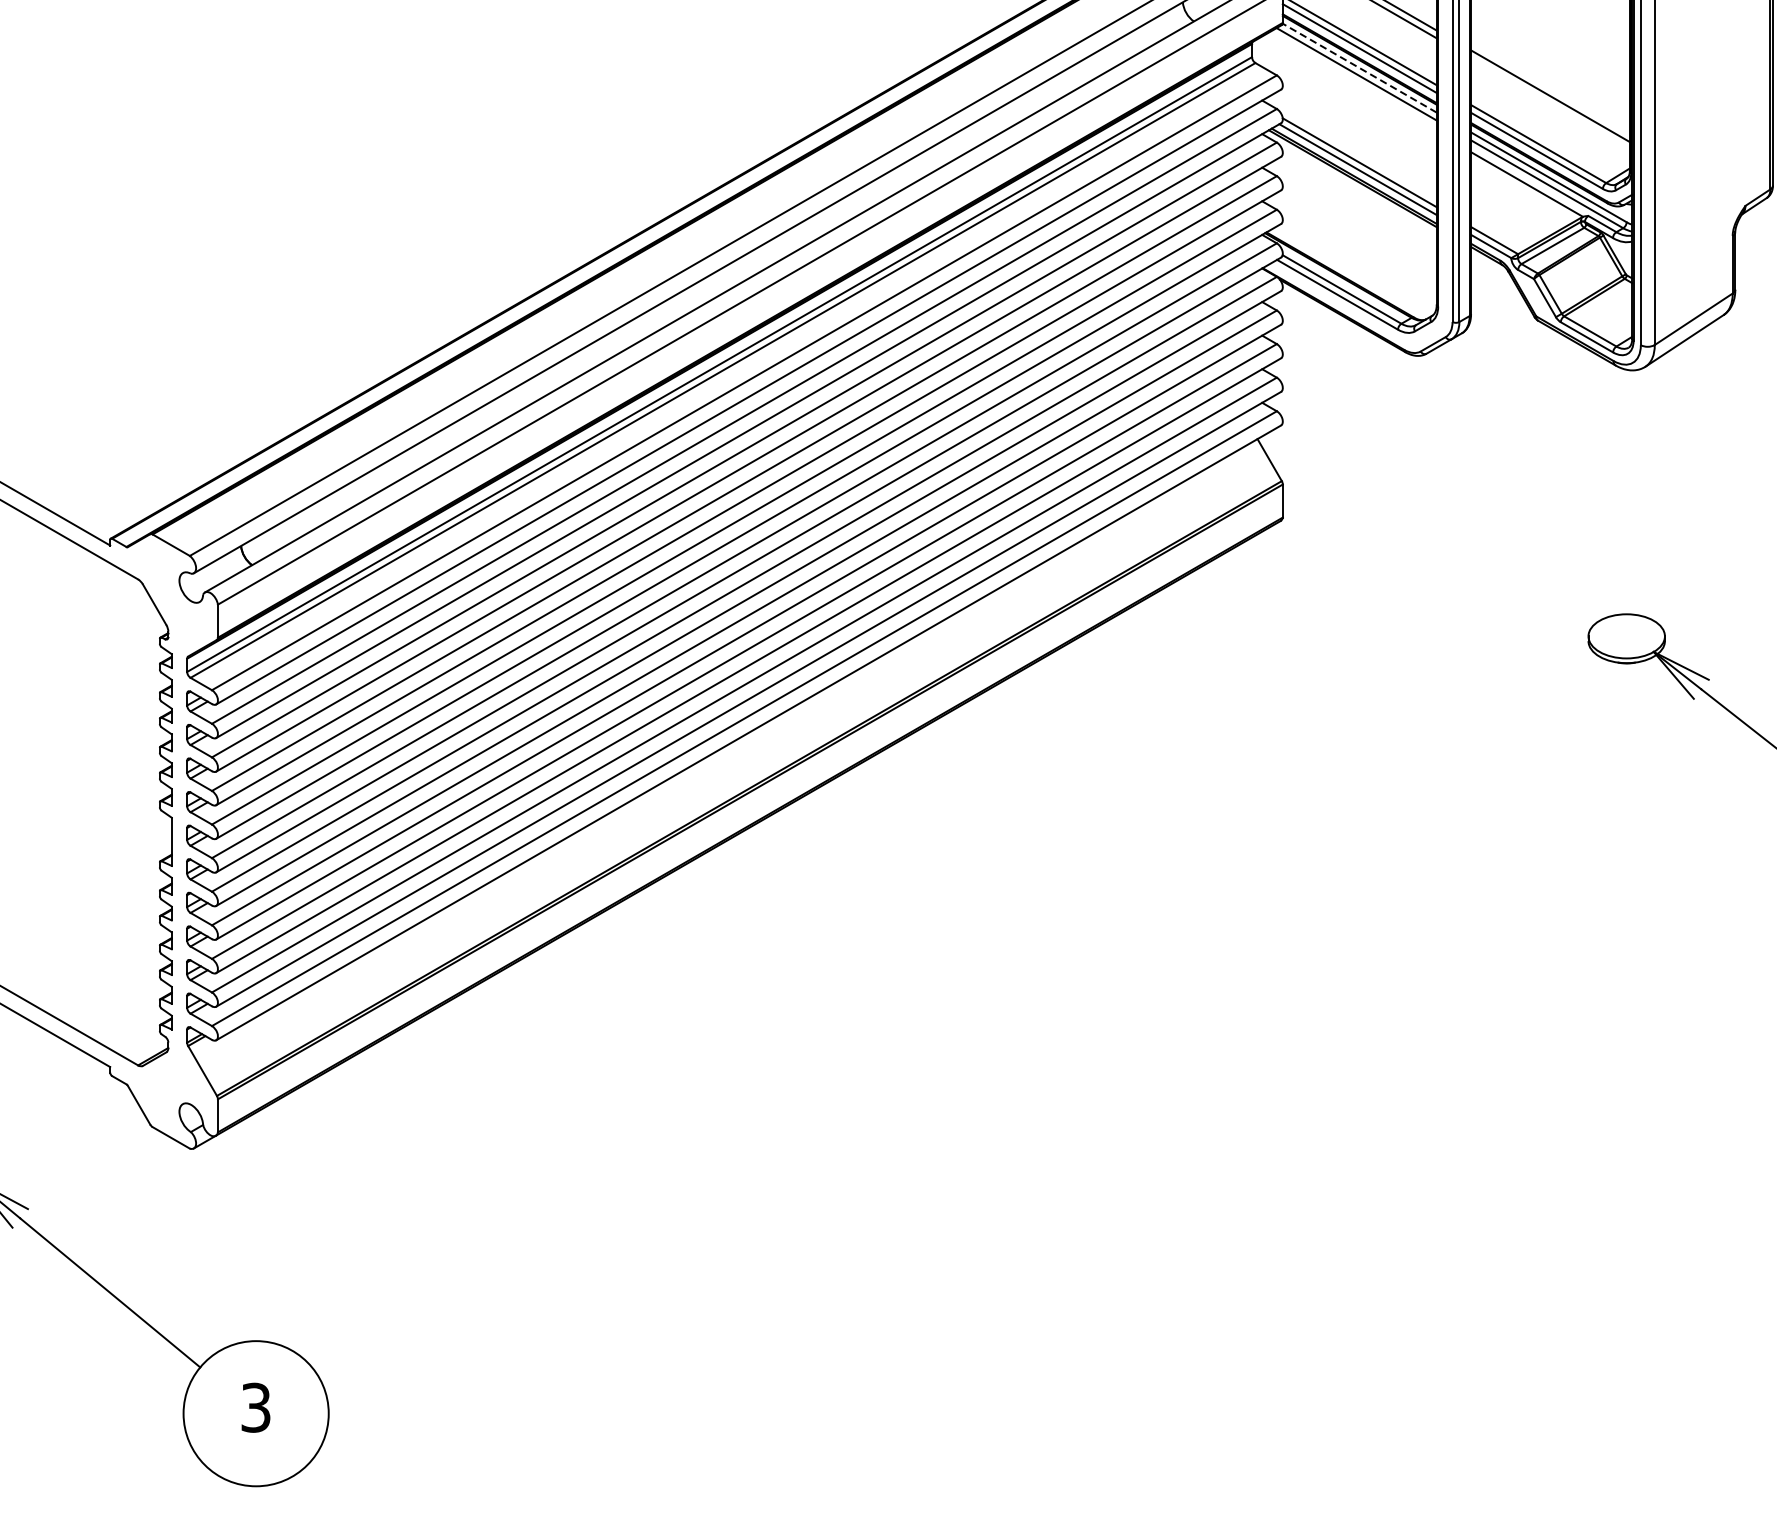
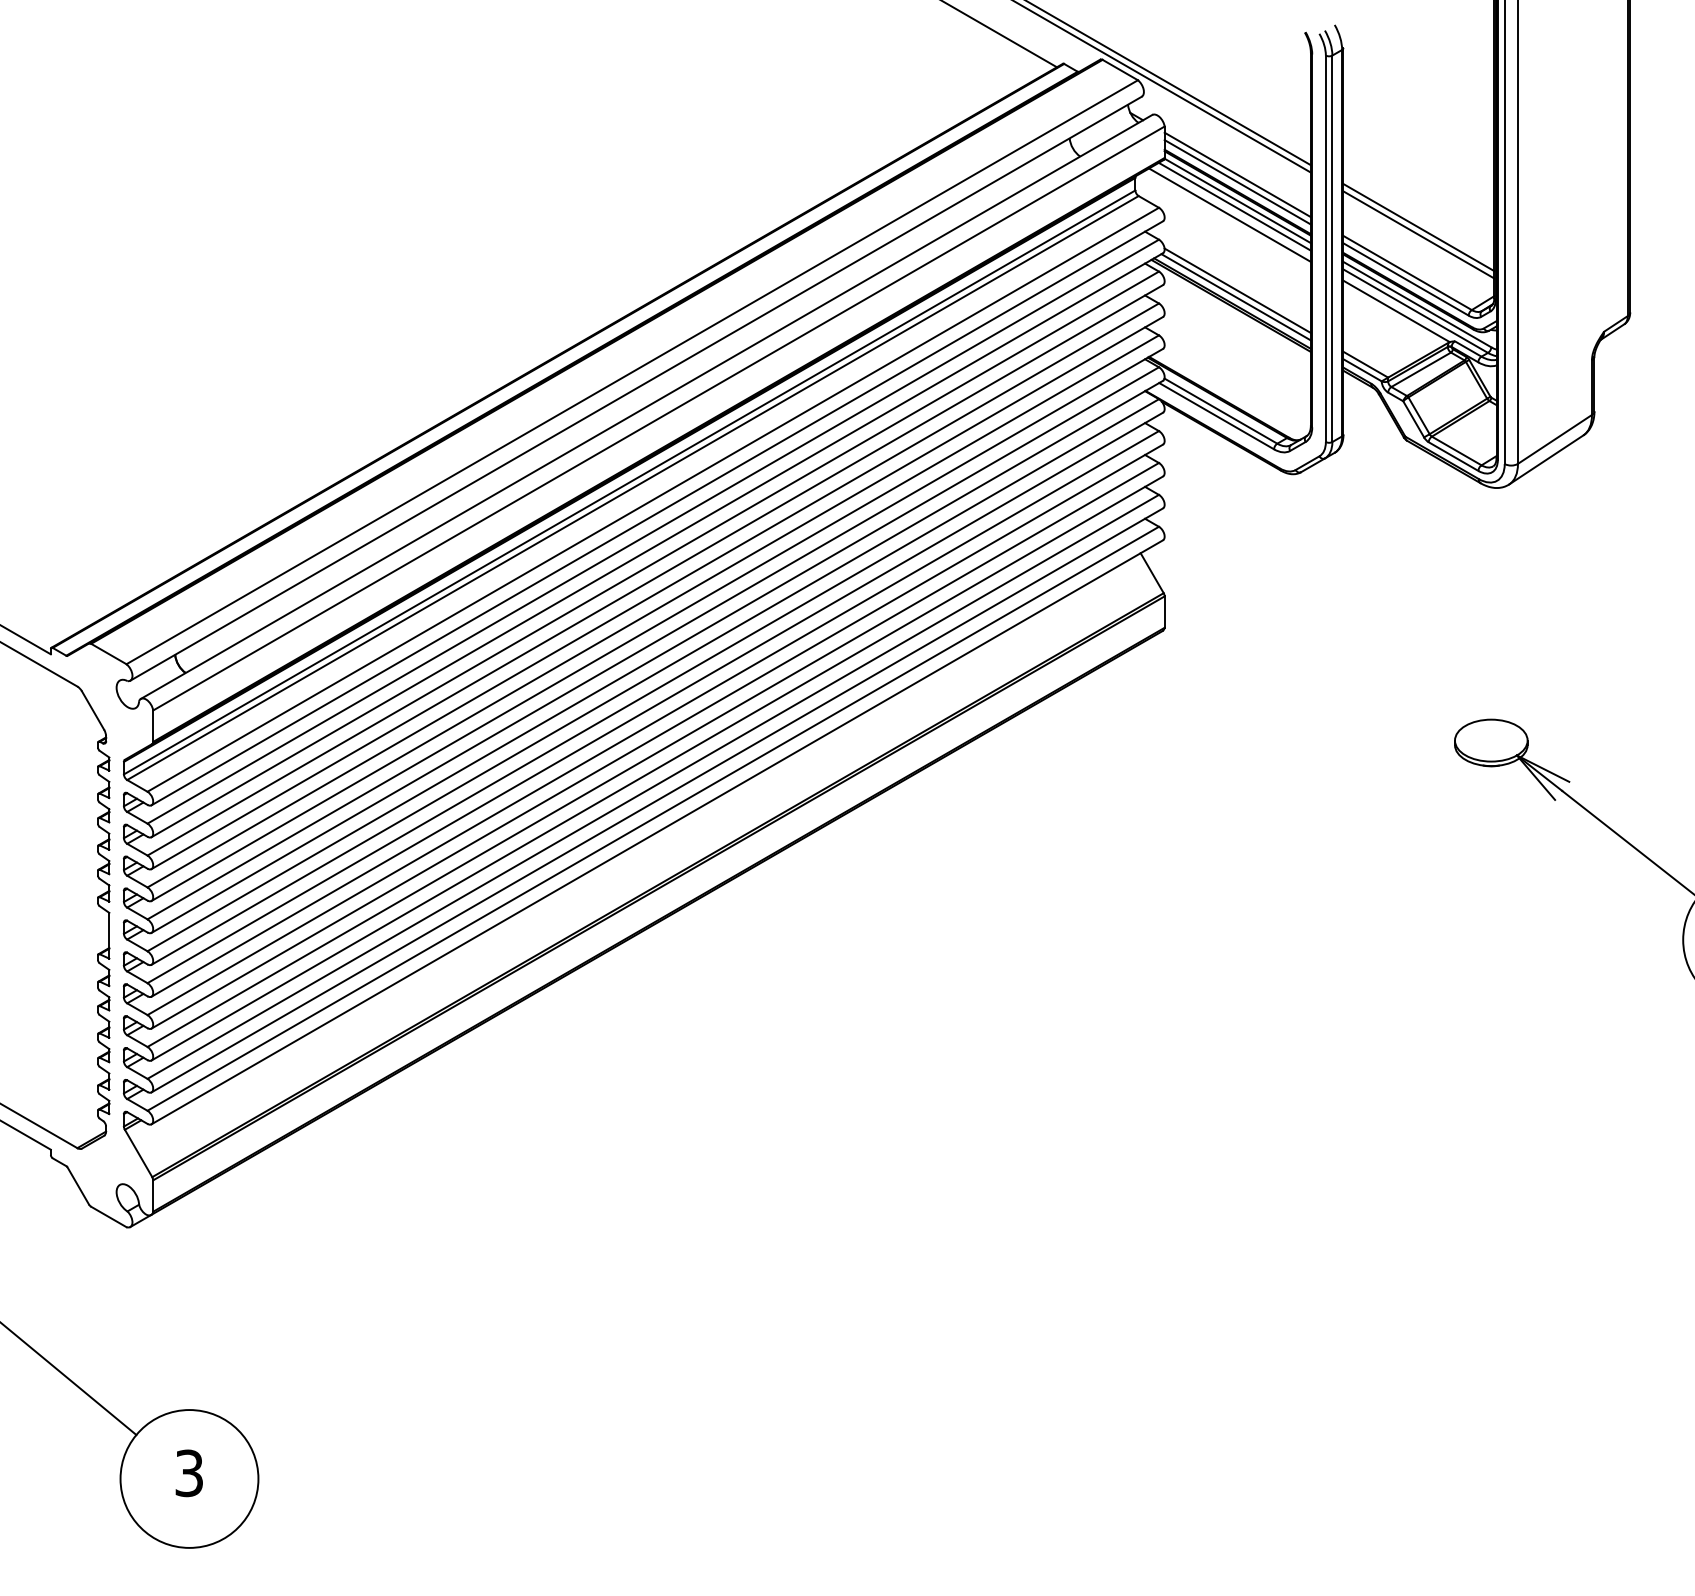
line: (1359, 67) -> (1237, 200), dashed -> solid
line: (1351, 82) -> (1229, 214), added
line: (1550, 103) -> (1418, 234), added

